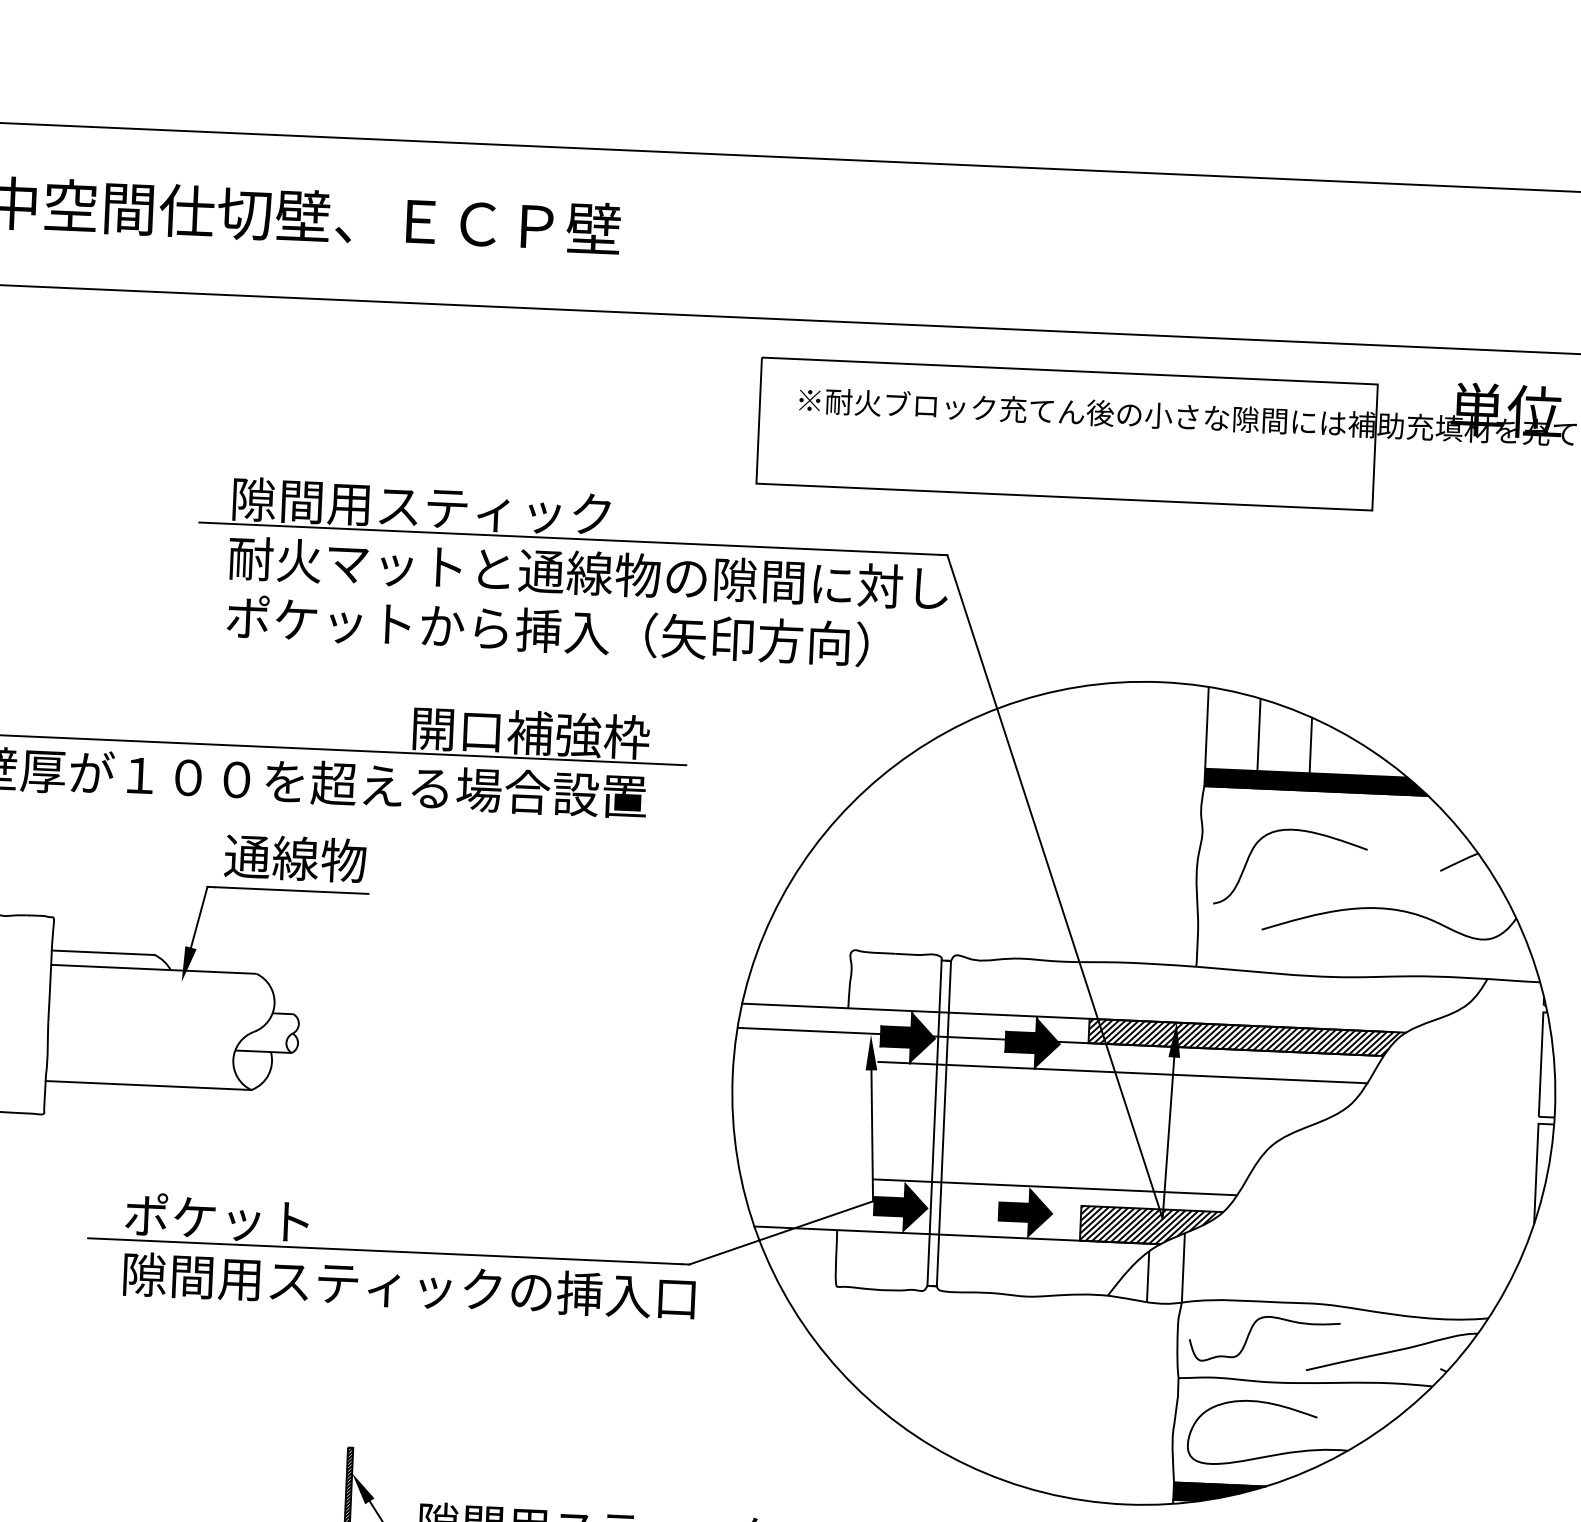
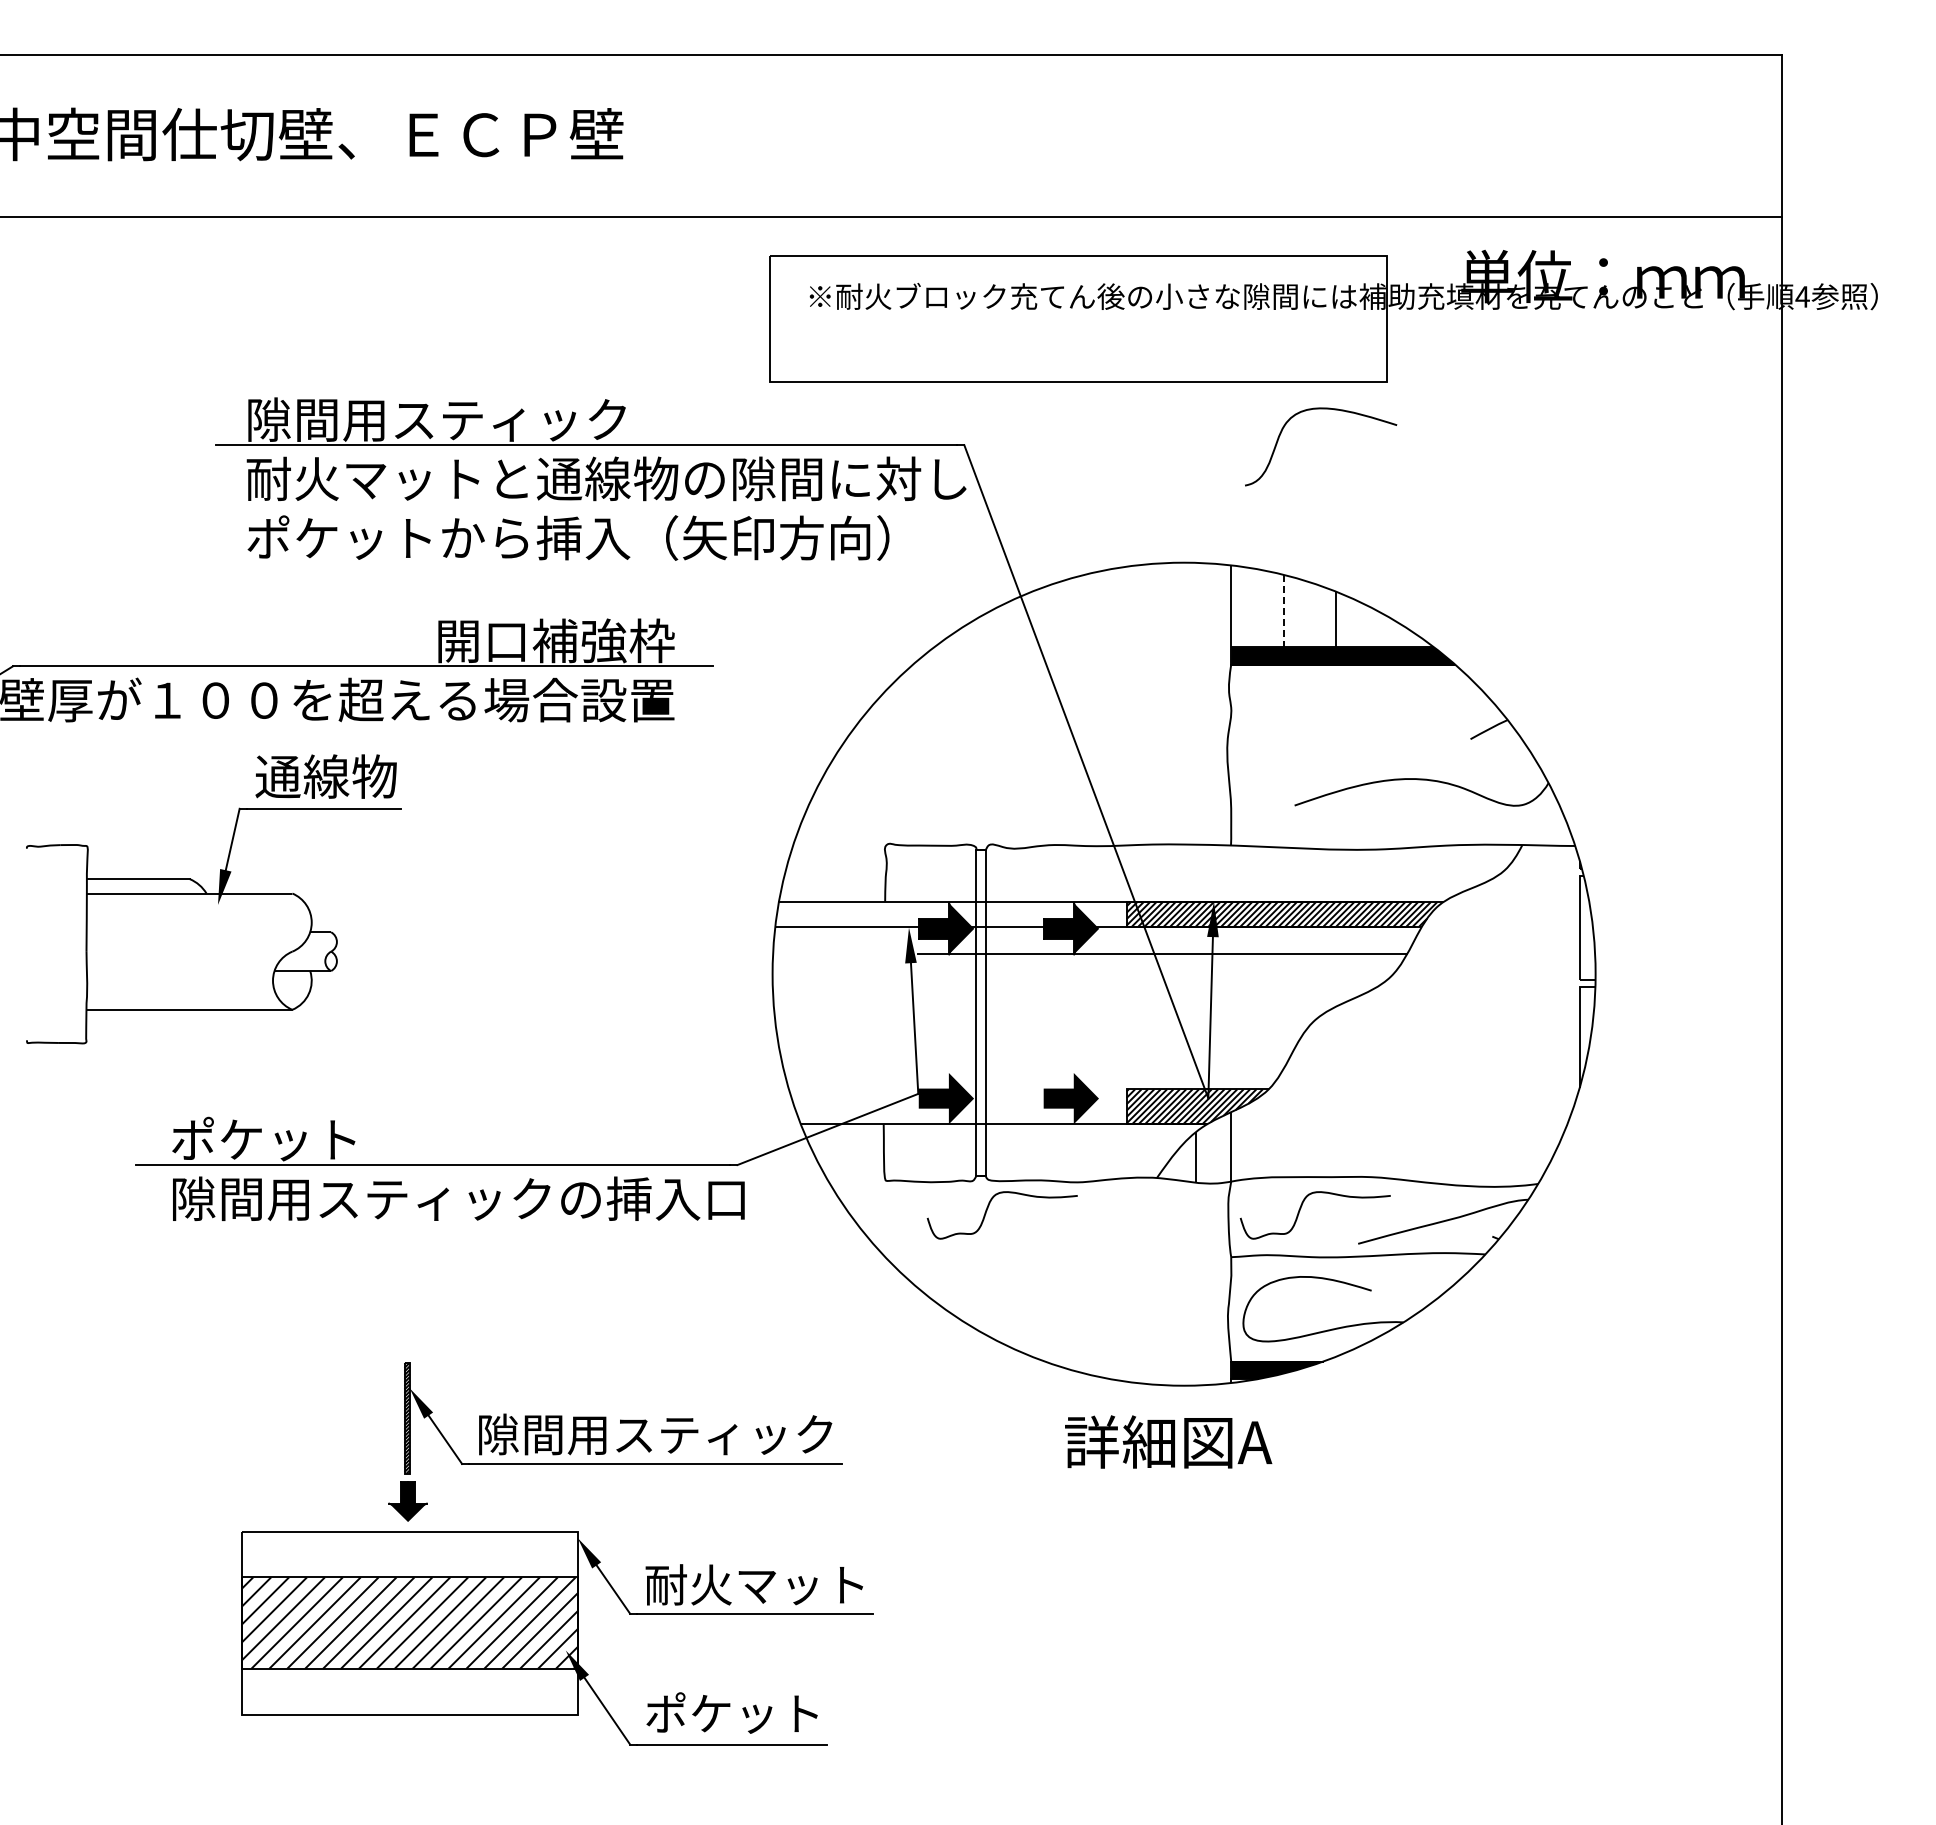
line: (1258, 735) -> (1283, 611), solid -> dashed
curve: (1292, 830) -> (1321, 409), moved
line: (1055, 1186) -> (1099, 1071), removed
curve: (937, 1321) -> (987, 1211), added

